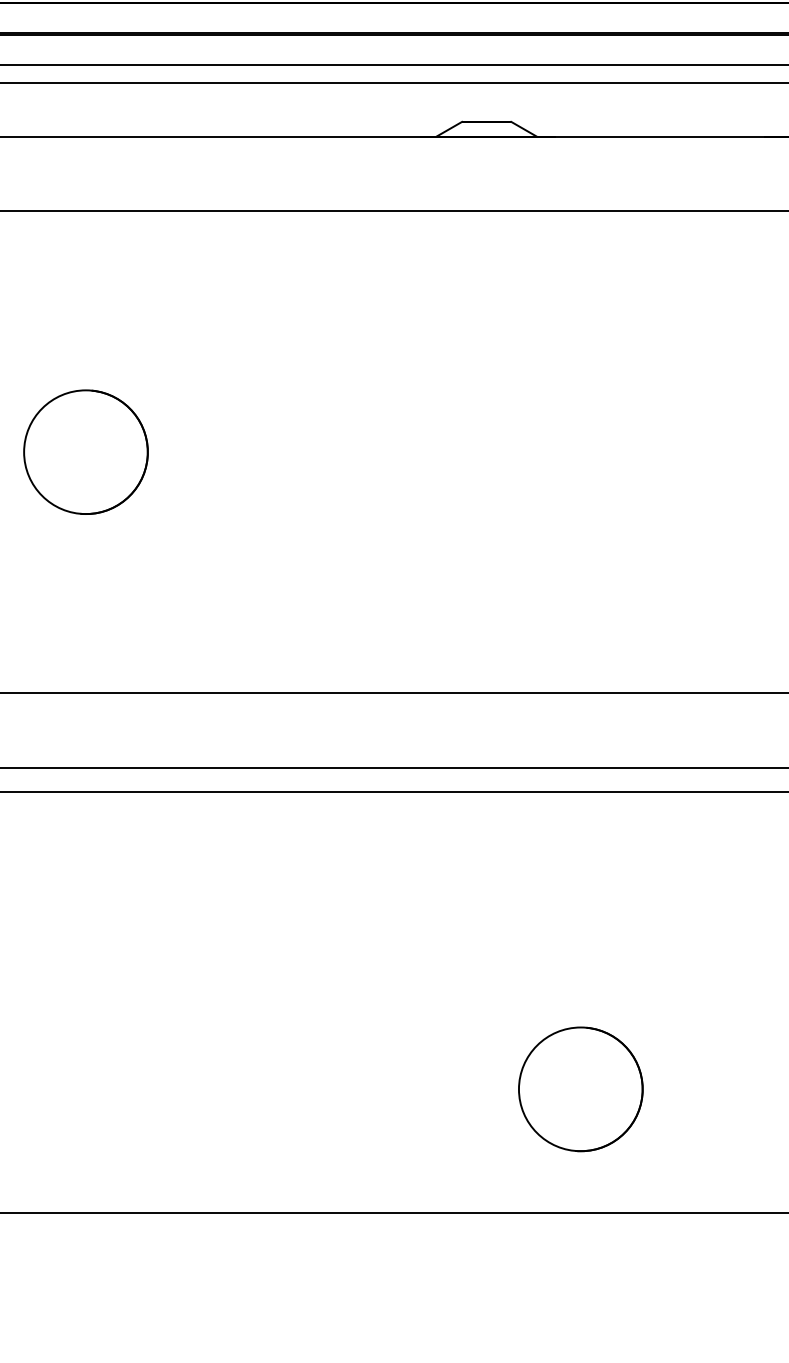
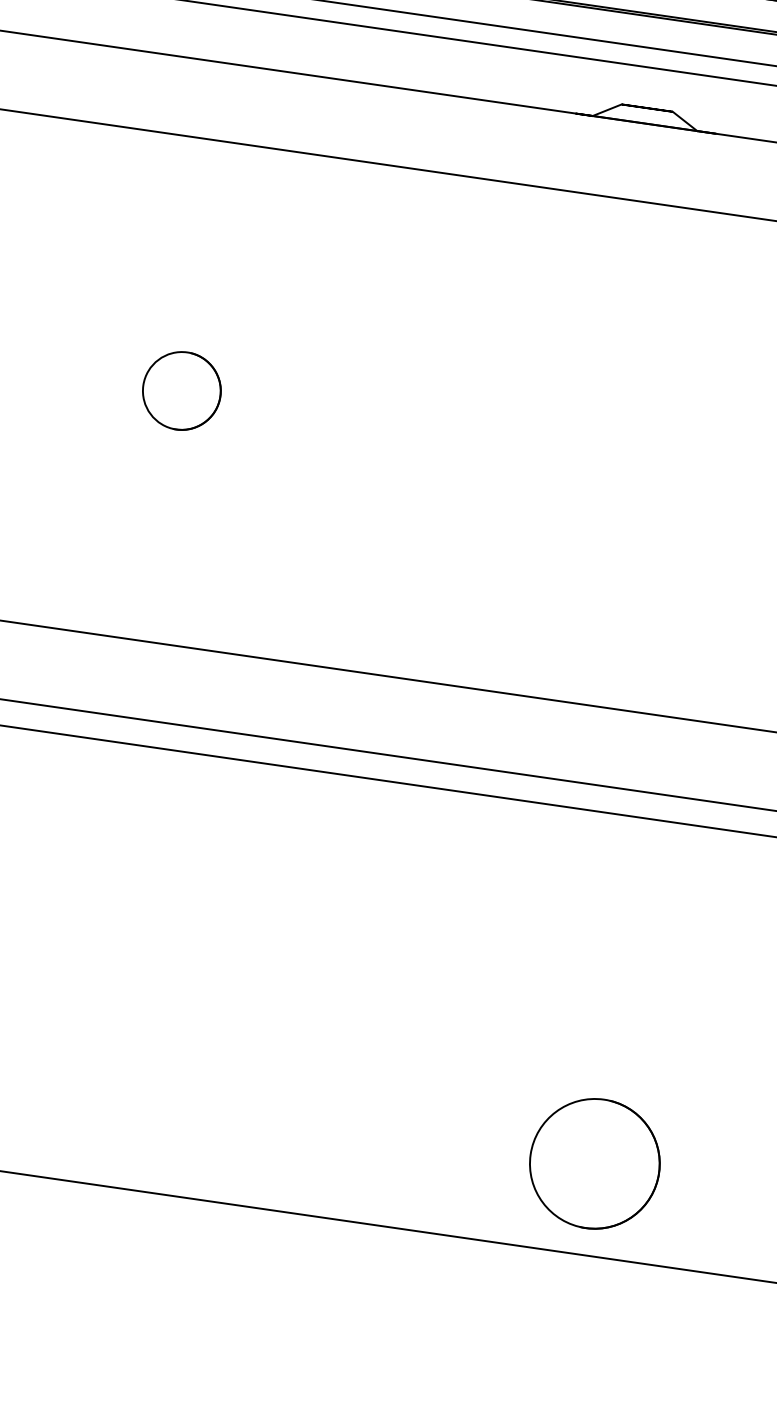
circle: (85, 451) -> (181, 390), size x0.6
part: (580, 1089) -> (594, 1163), moved

